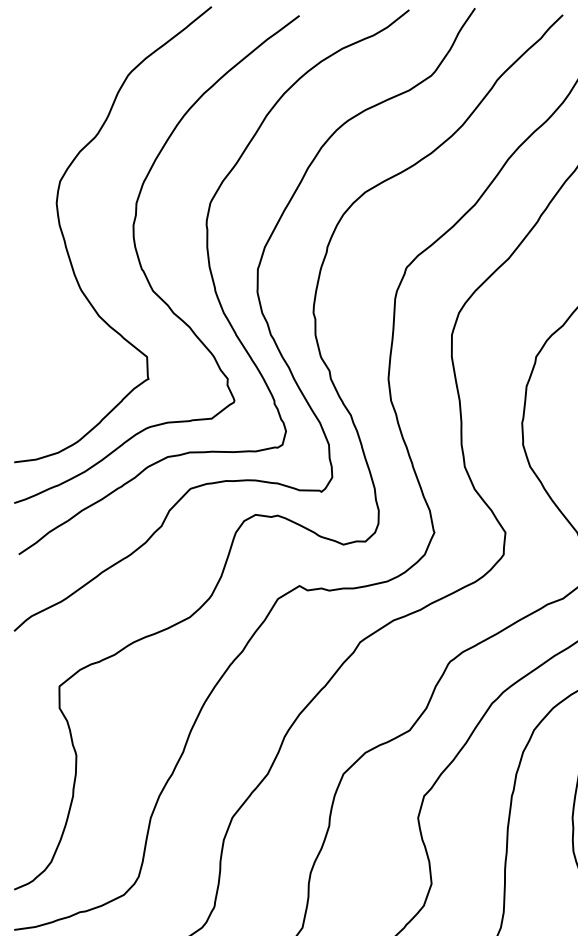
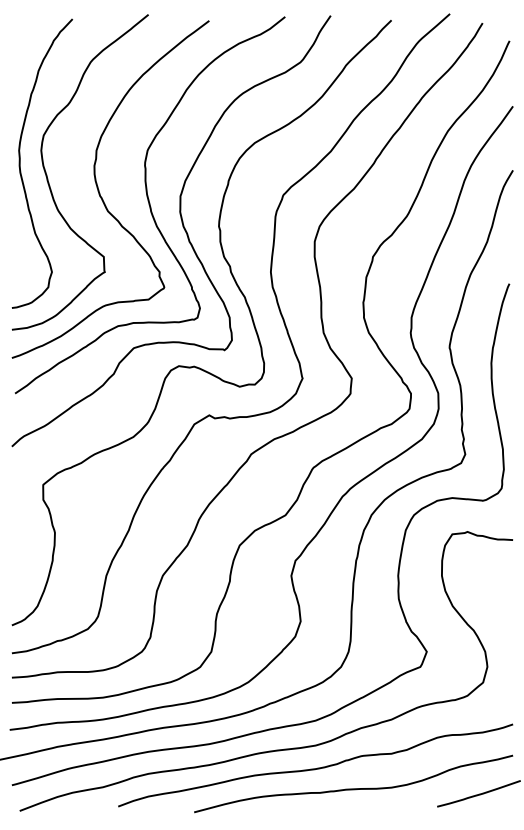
curve: (26, 221) -> (20, 163), added

